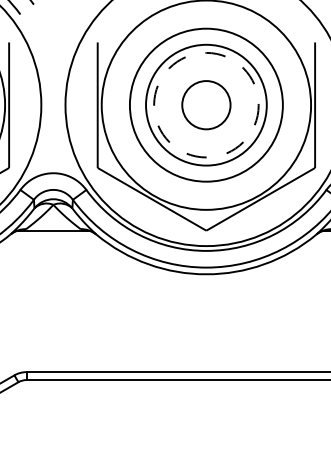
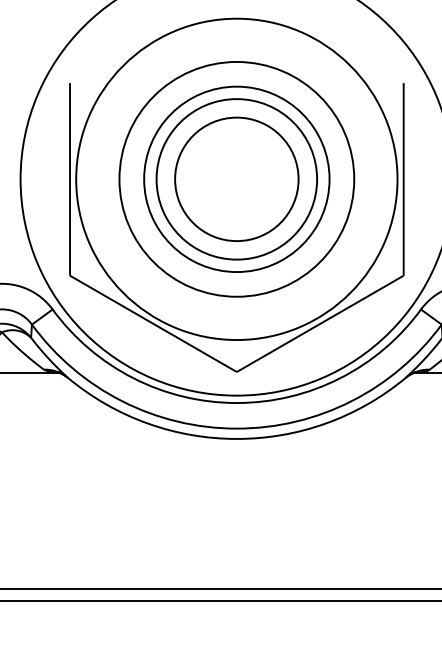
circle: (206, 104) -> (236, 178), dashed -> solid
circle: (206, 104) -> (236, 178), size x1.67

